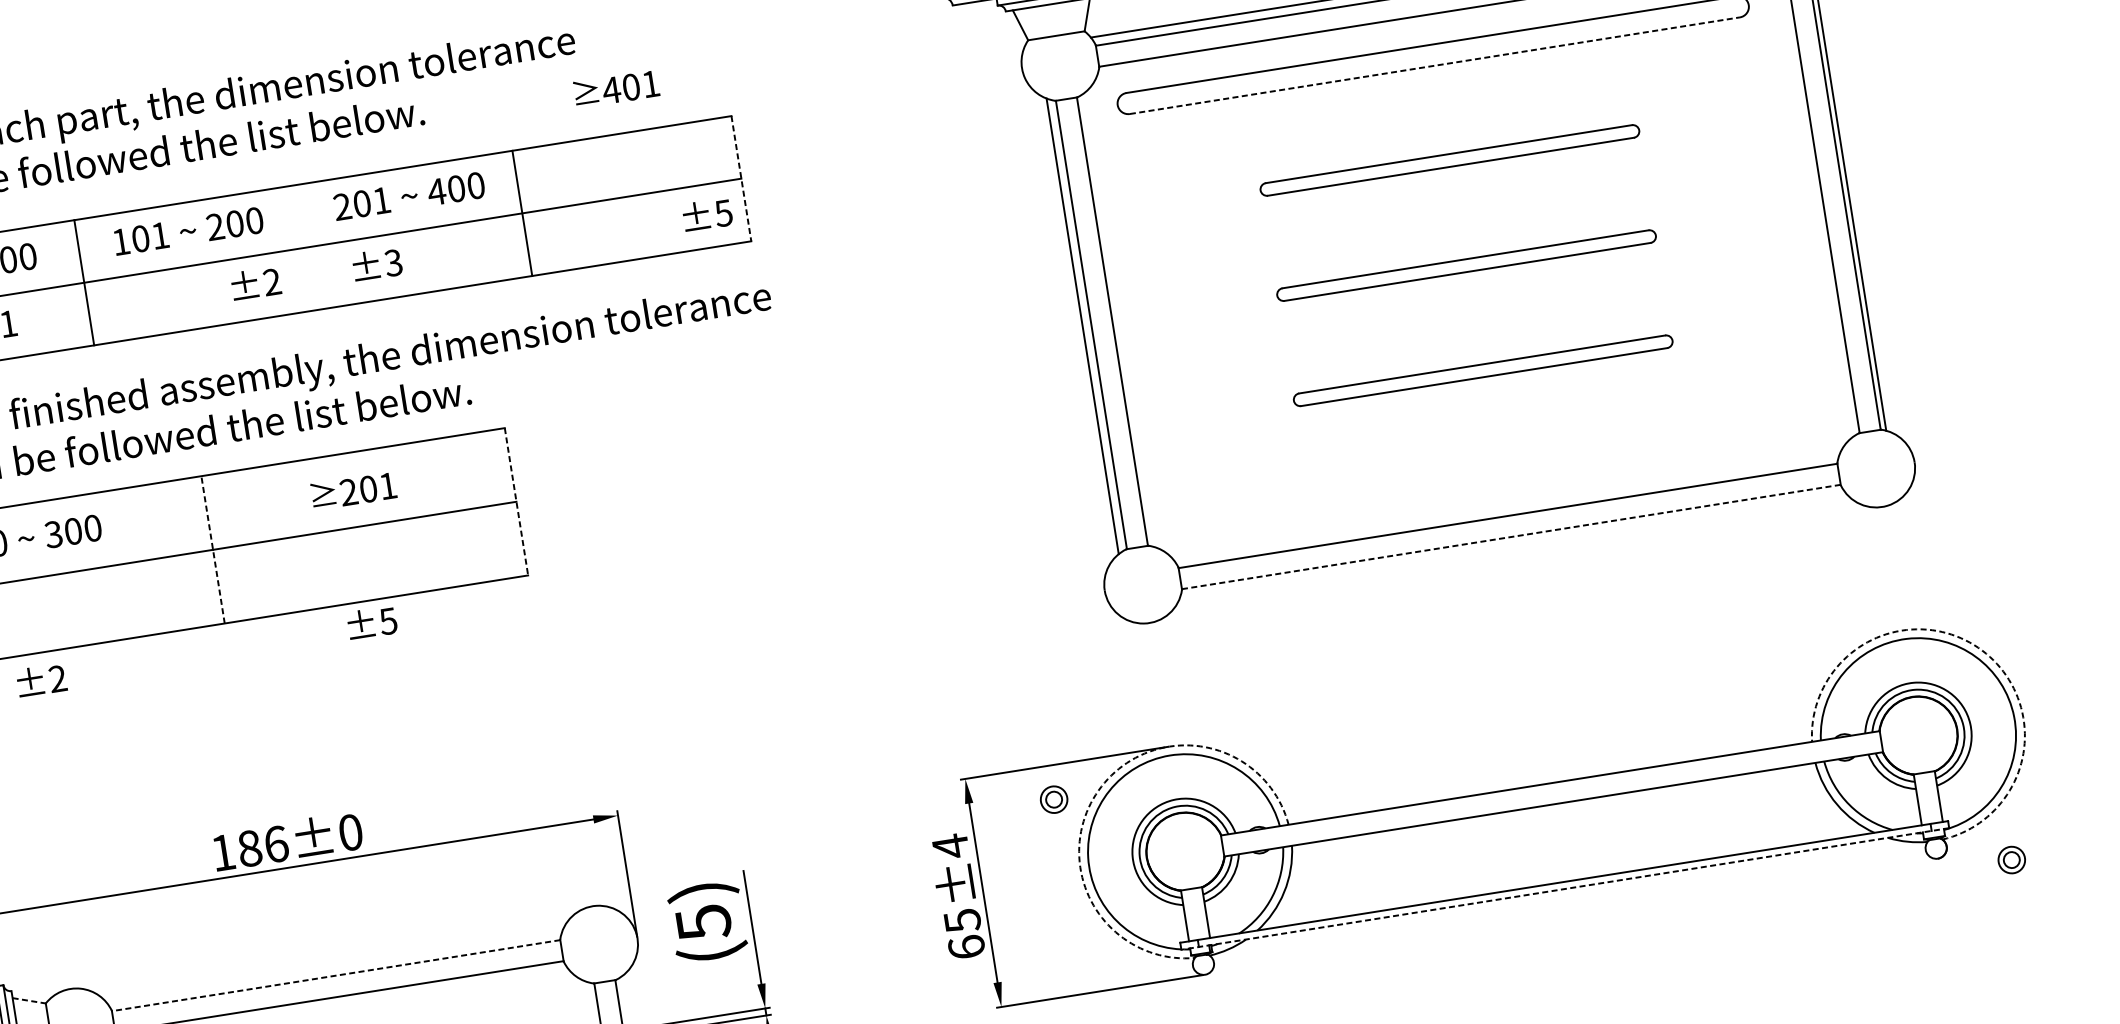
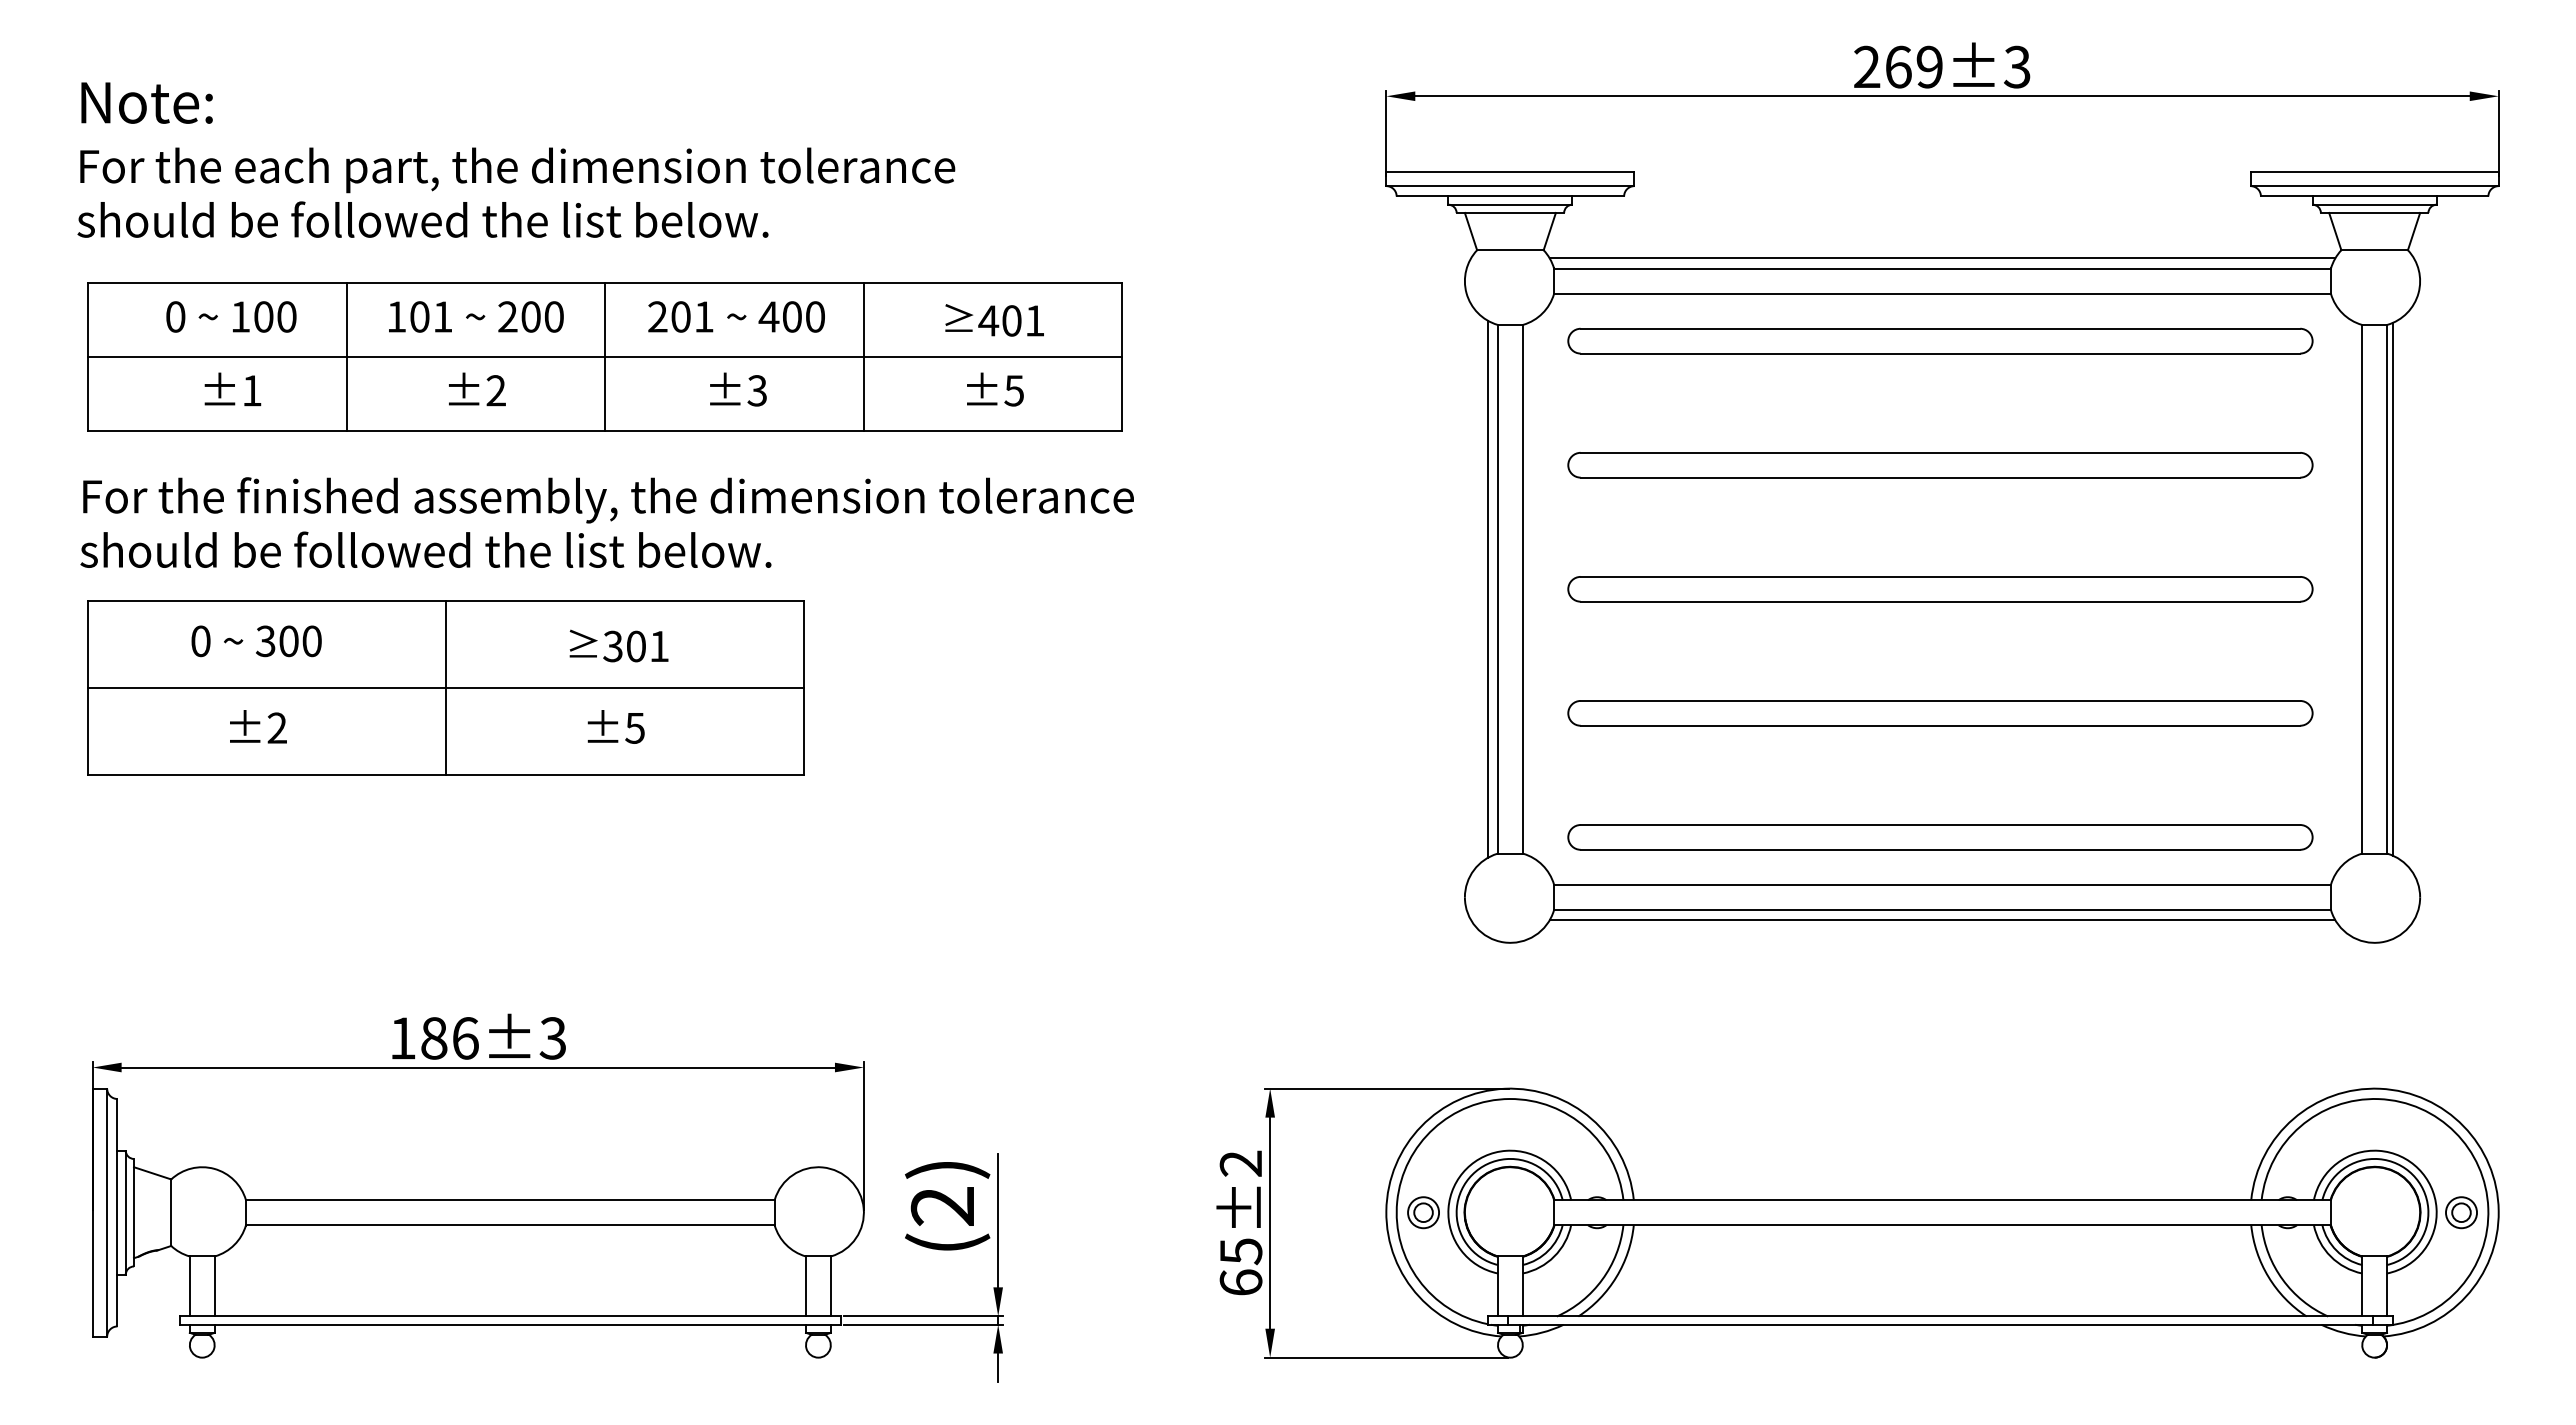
line: (1434, 65) -> (1940, 353), dashed -> solid
text: (616, 89) -> (994, 320), moved
part: (1449, 160) -> (1940, 465), size x1.67
line: (741, 179) -> (1121, 357), dashed -> solid
text: (707, 214) -> (995, 389), moved
line: (303, 248) -> (605, 357), added
text: (377, 264) -> (738, 389), moved
part: (1466, 265) -> (1940, 589), size x1.67
text: (256, 283) -> (477, 389), moved
part: (1483, 370) -> (1940, 713), size x1.67
part: (1499, 475) -> (1940, 837), added
text: (348, 492) -> (612, 646), 201 -> 301
line: (516, 501) -> (804, 687), dashed -> solid
line: (1511, 536) -> (1942, 909), dashed -> solid
line: (1512, 546) -> (1942, 920), added
line: (213, 549) -> (446, 687), dashed -> solid
text: (371, 622) -> (615, 726), moved
arc: (1982, 650) -> (2463, 1126), dashed -> solid
text: (41, 680) -> (258, 726), moved
arc: (1098, 790) -> (1421, 1126), dashed -> solid
part: (1054, 799) -> (1423, 1212), moved
text: (350, 832) -> (552, 1038), 186±0 -> 186±3
text: (950, 846) -> (1240, 1163), 65±4 -> 65±2
part: (2011, 859) -> (2461, 1212), moved
line: (1565, 888) -> (1940, 1324), dashed -> solid
text: (703, 923) -> (942, 1207), 5) -> 2)
line: (335, 975) -> (509, 1200), dashed -> solid
line: (29, 1000) -> (152, 1173), dashed -> solid

